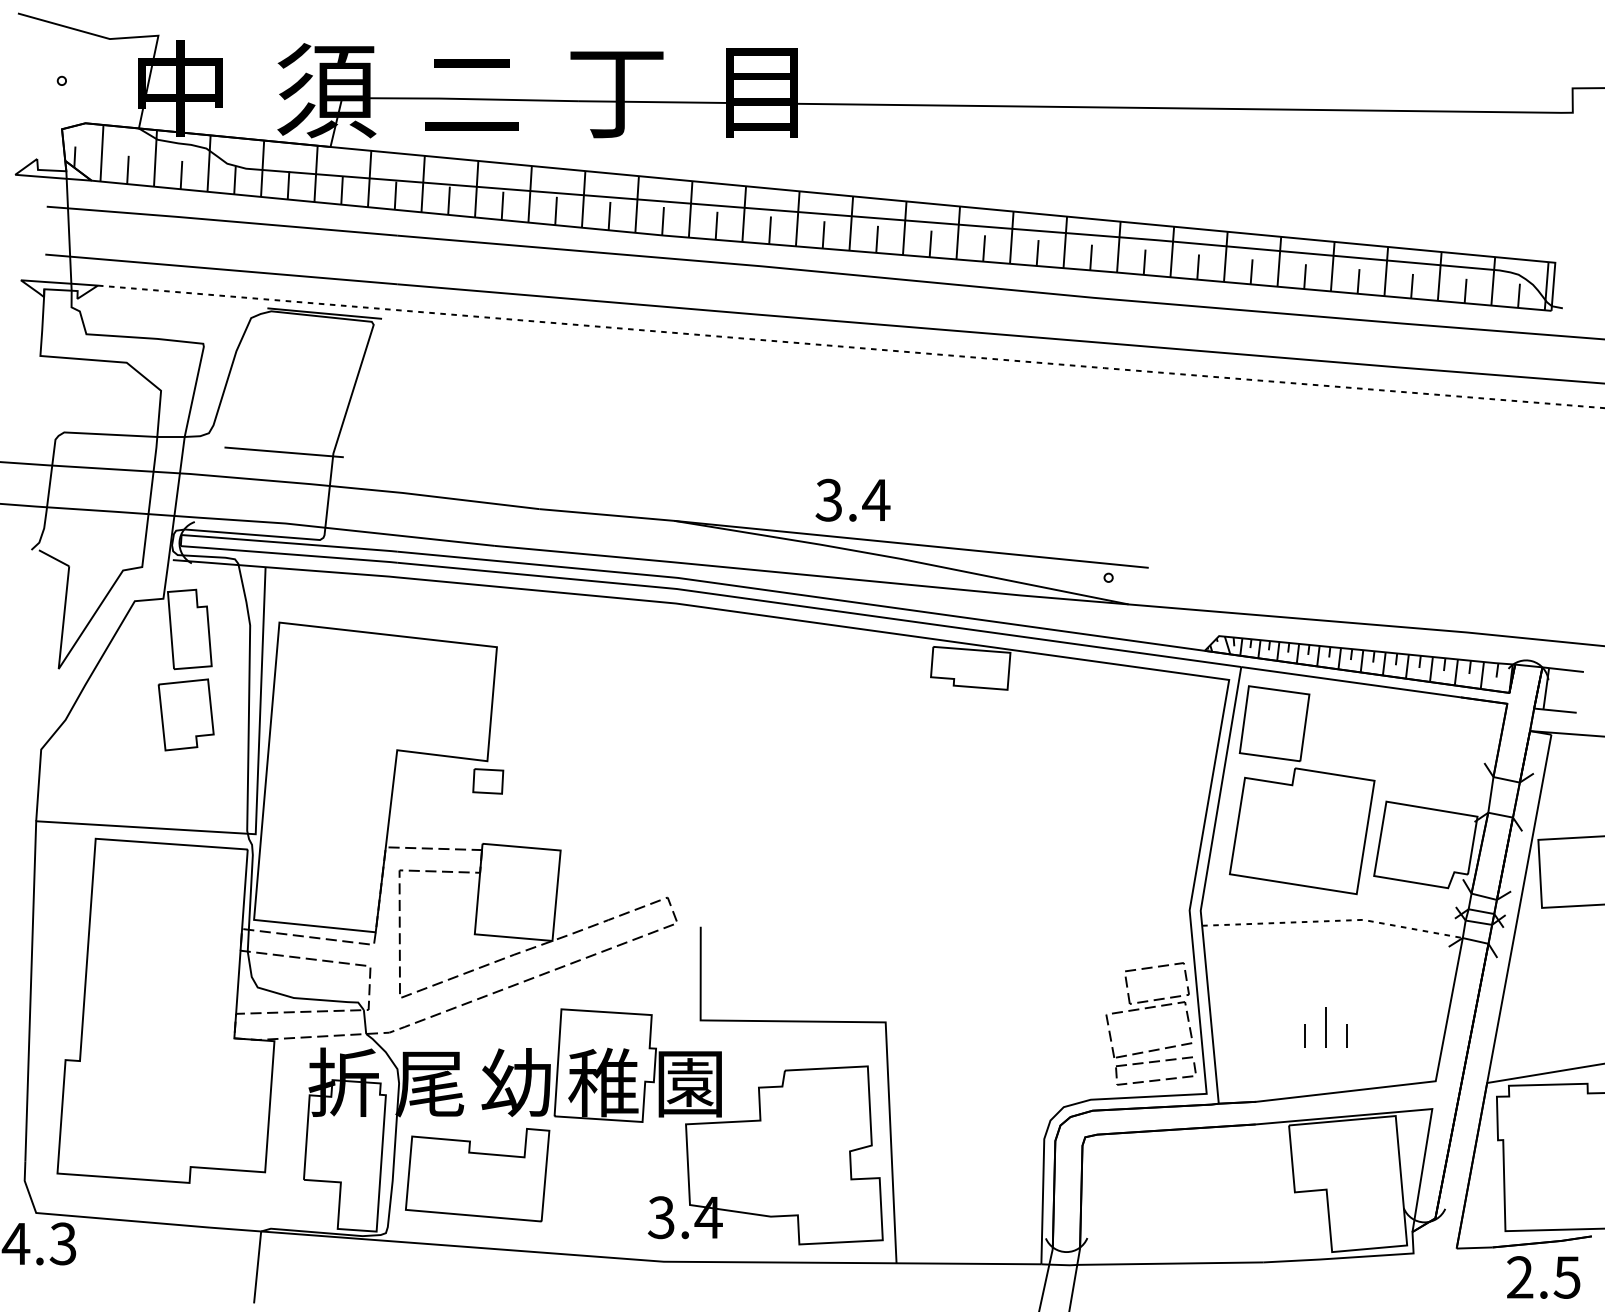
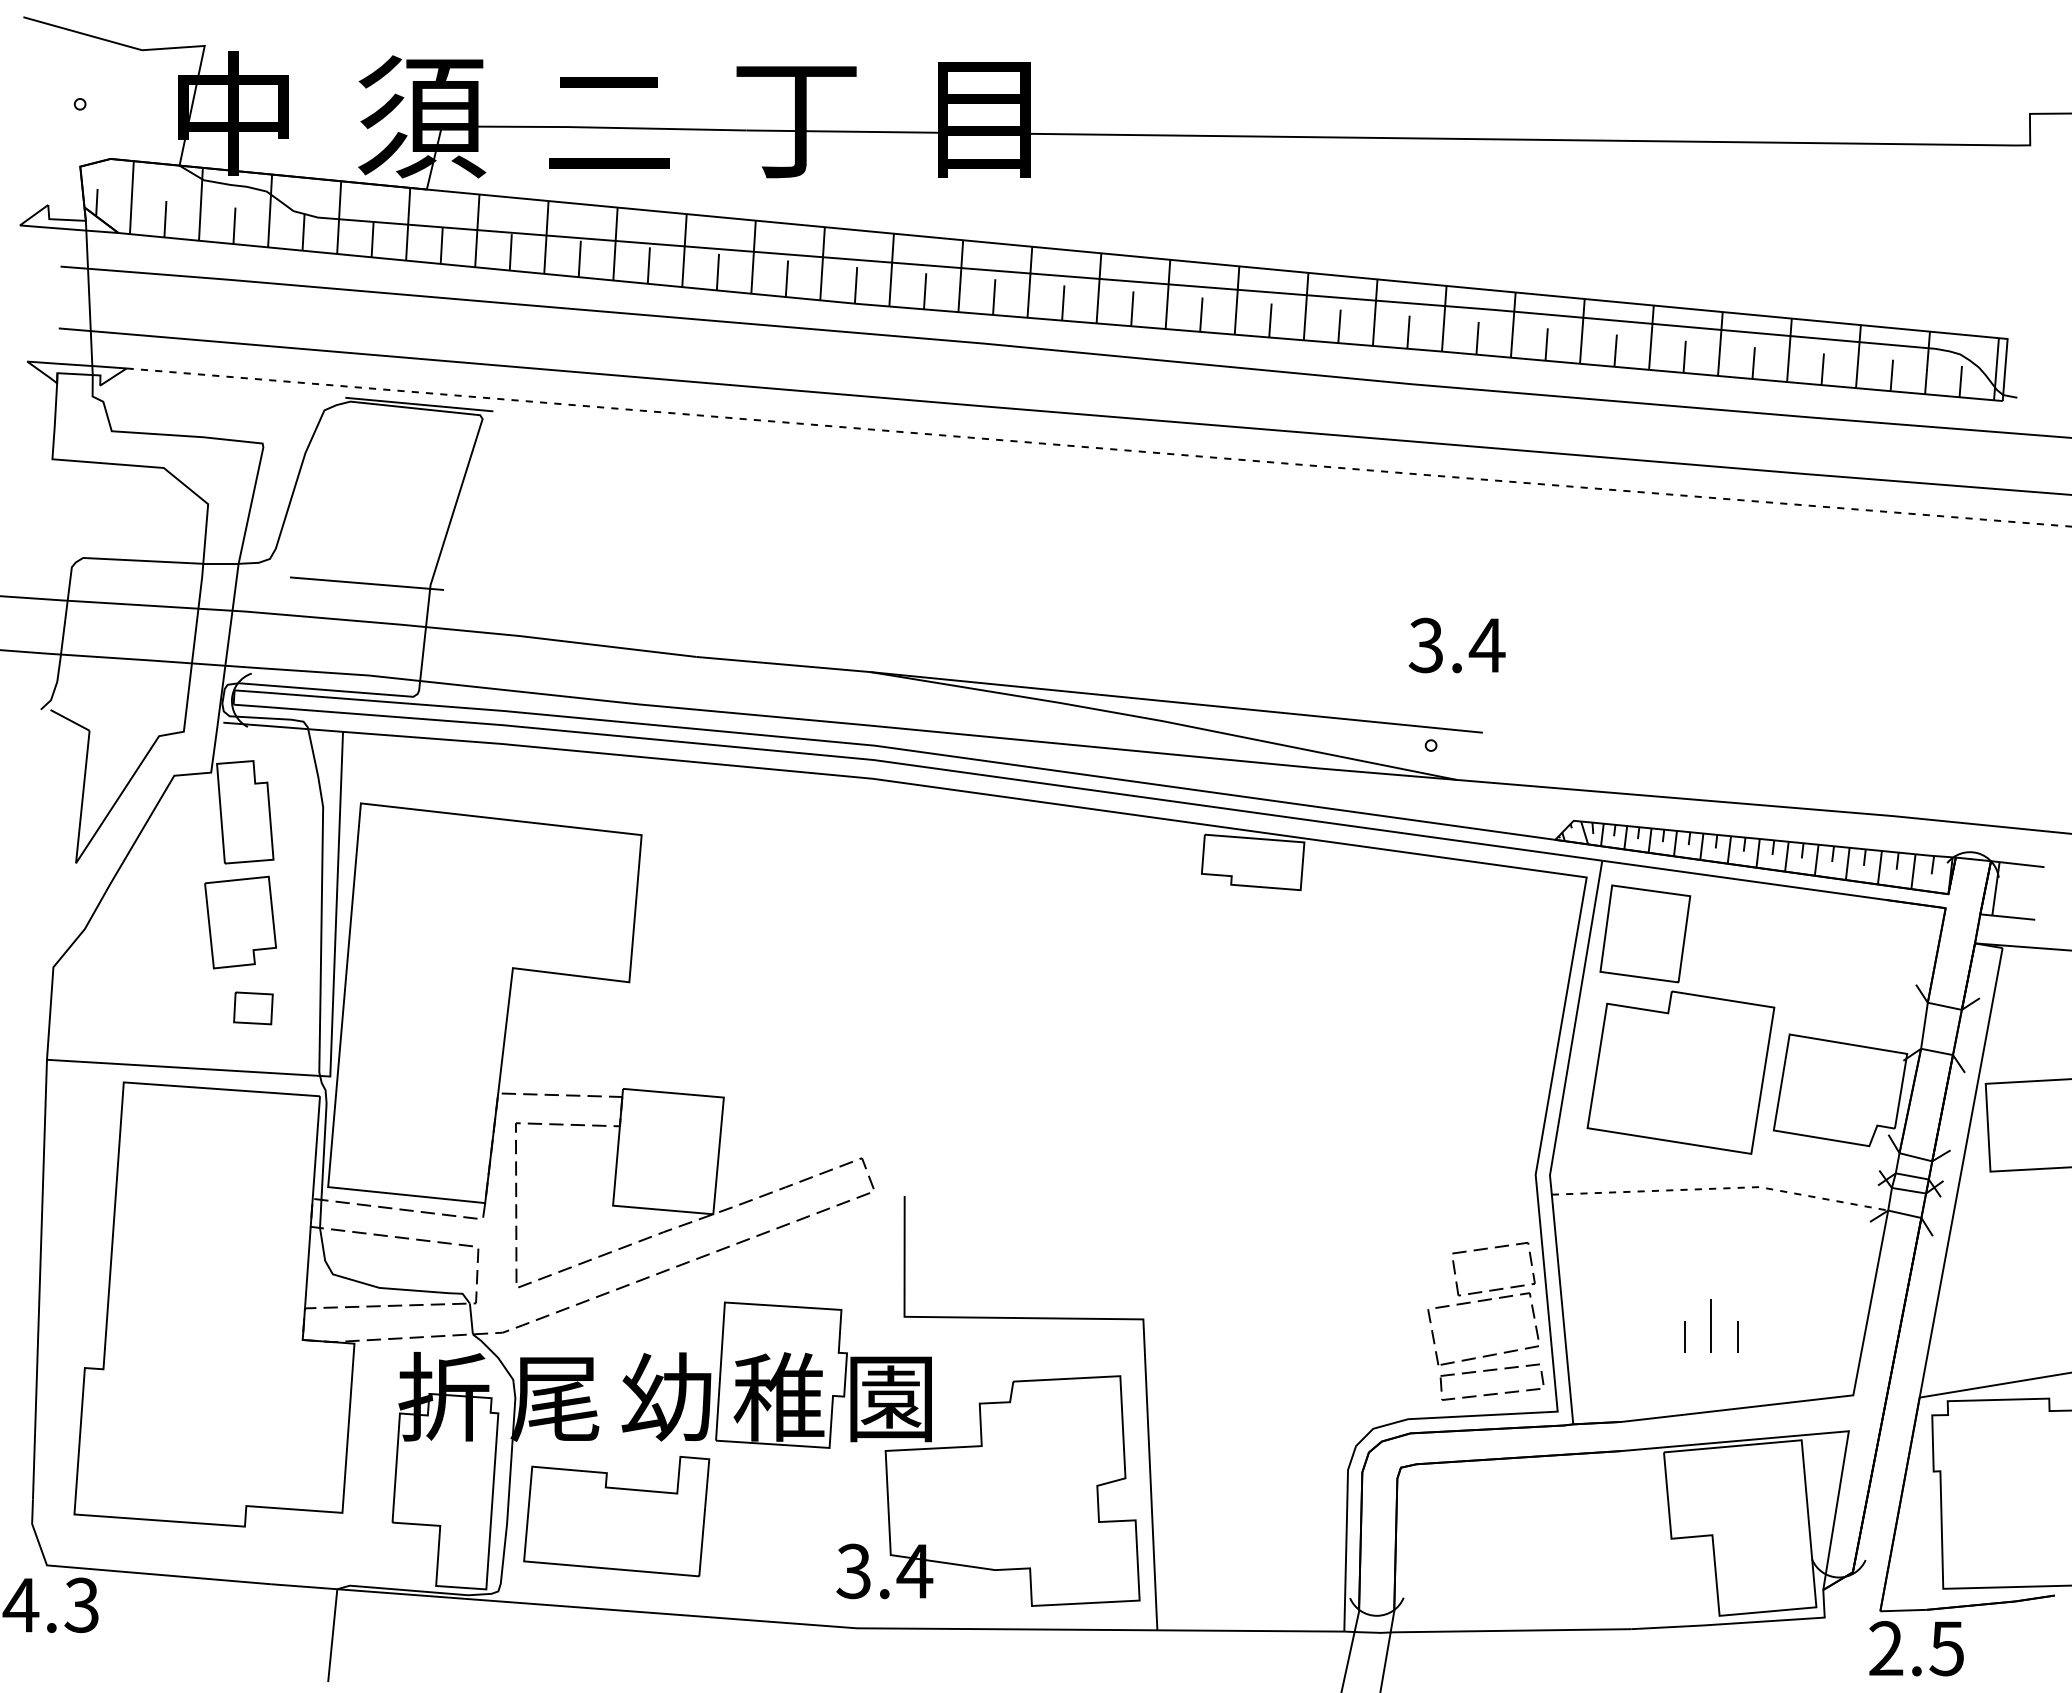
text: (852, 500) -> (1456, 645), moved
part: (488, 781) -> (253, 1008), moved
text: (1543, 1277) -> (1916, 1648), moved

